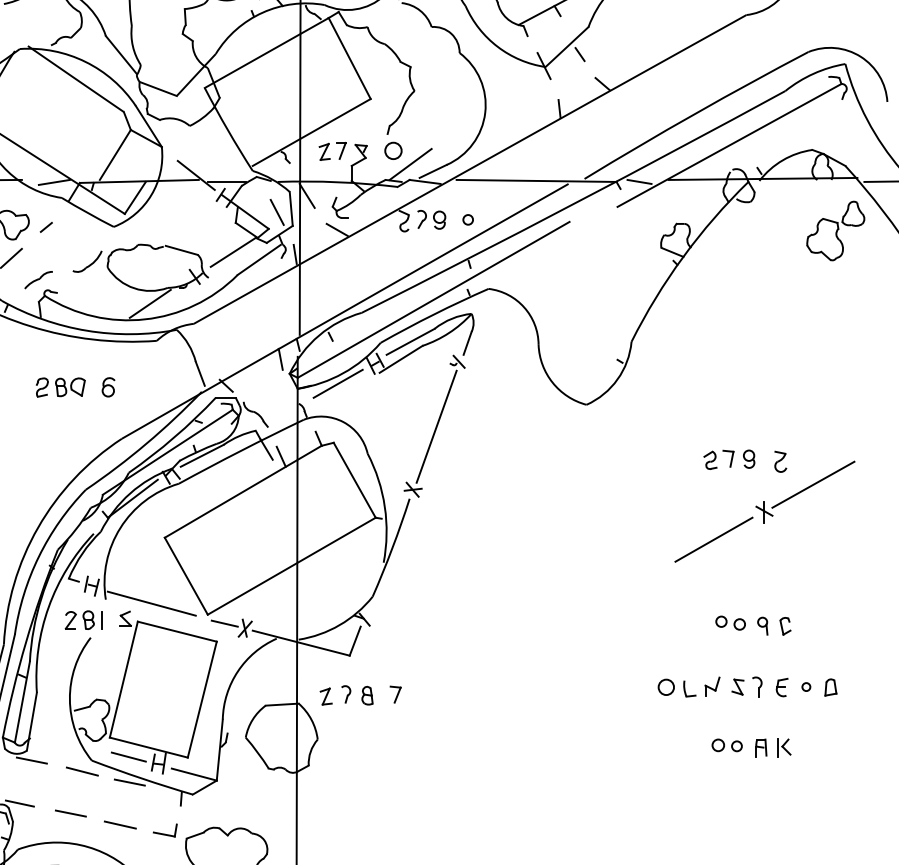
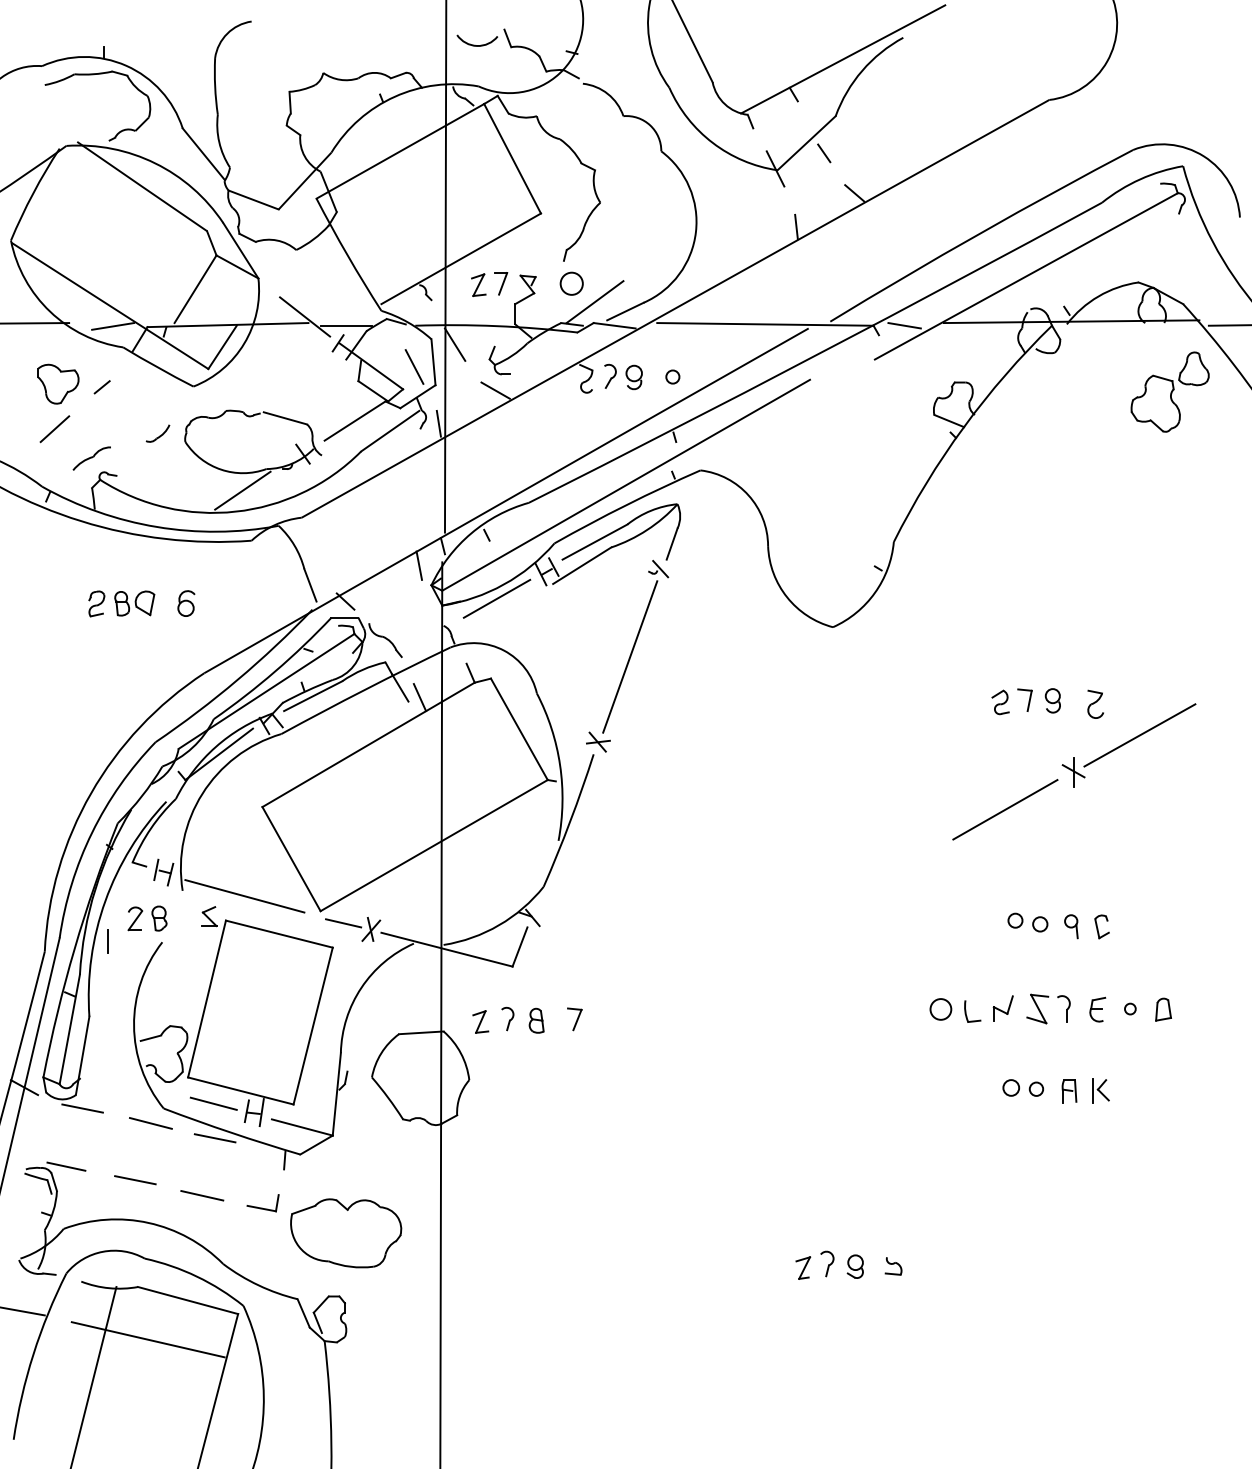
part: (87, 261) -> (157, 433), size x0.6
line: (101, 620) -> (107, 941), moved
part: (737, 687) -> (1037, 1009), size x1.4

